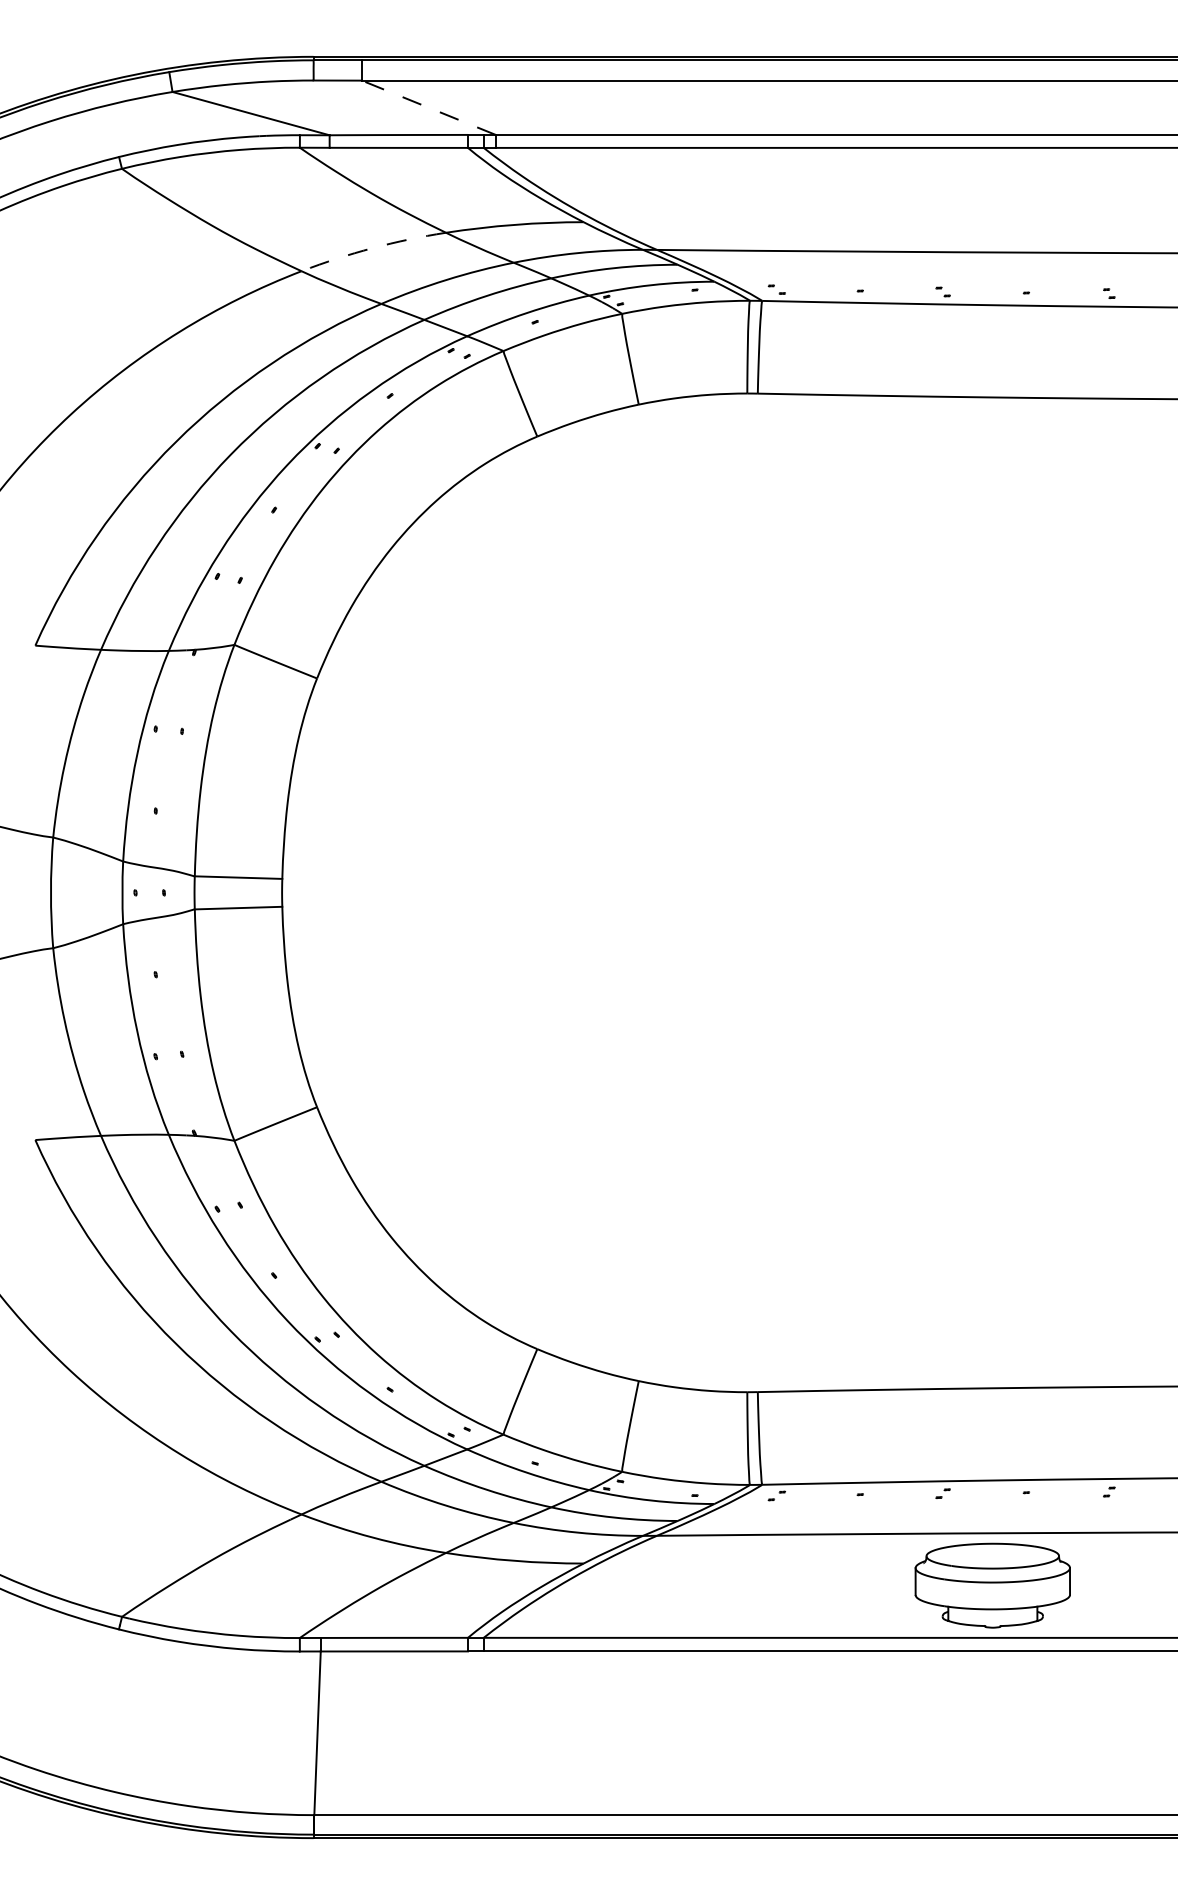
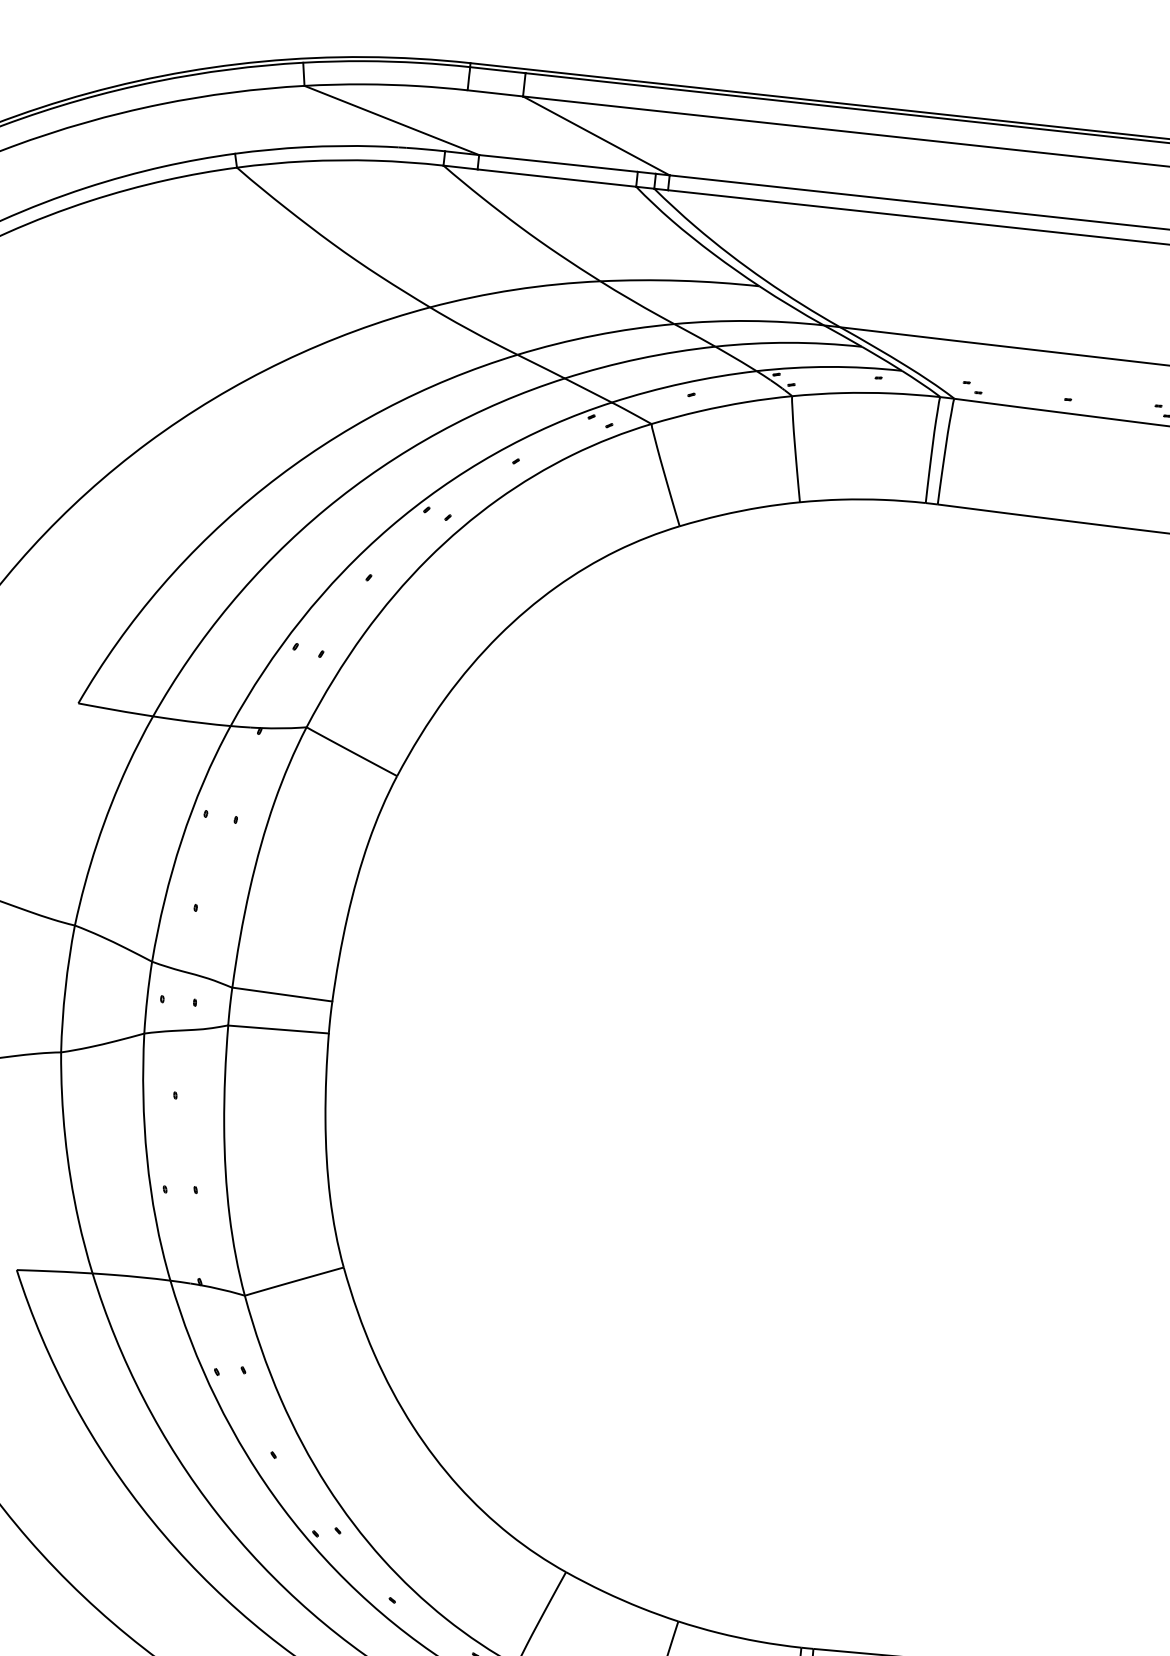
line: (428, 107) -> (595, 135), dashed -> solid
arc: (372, 248) -> (514, 290), dashed -> solid

